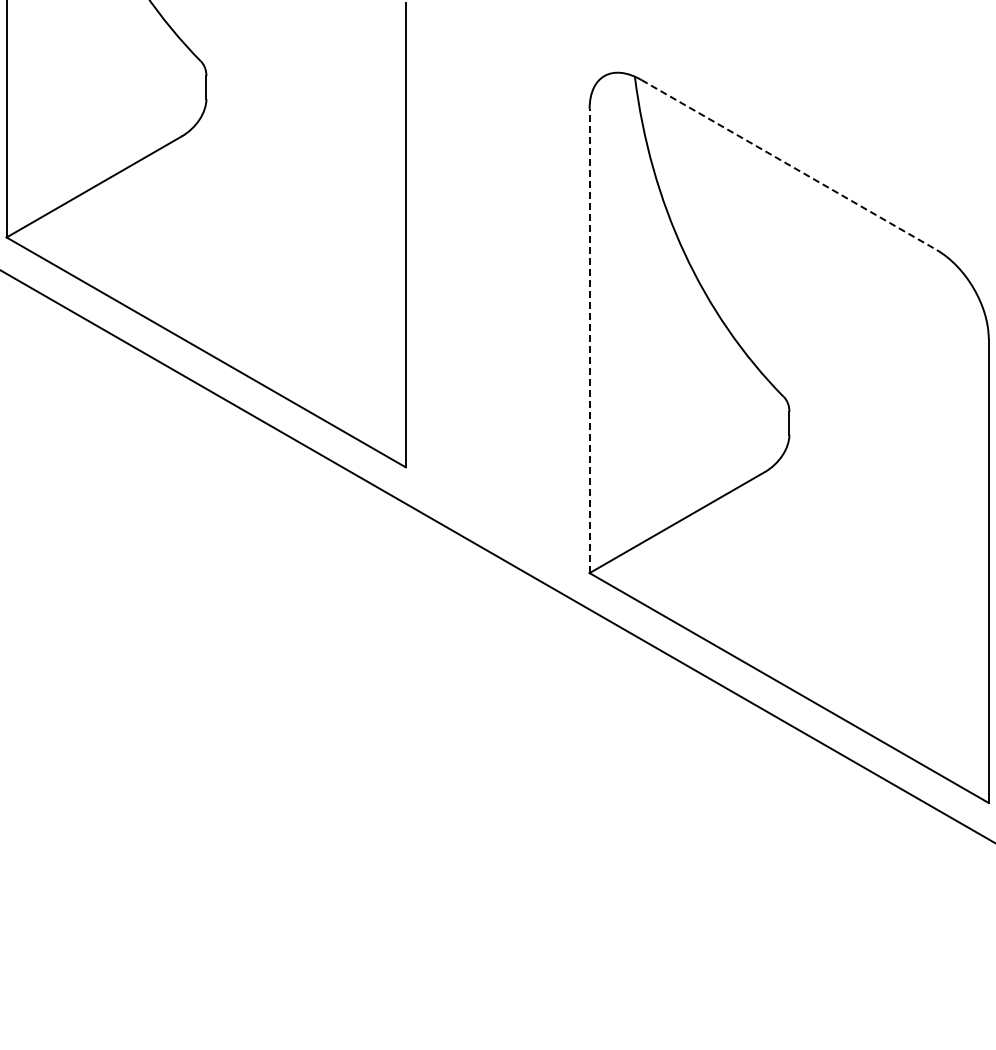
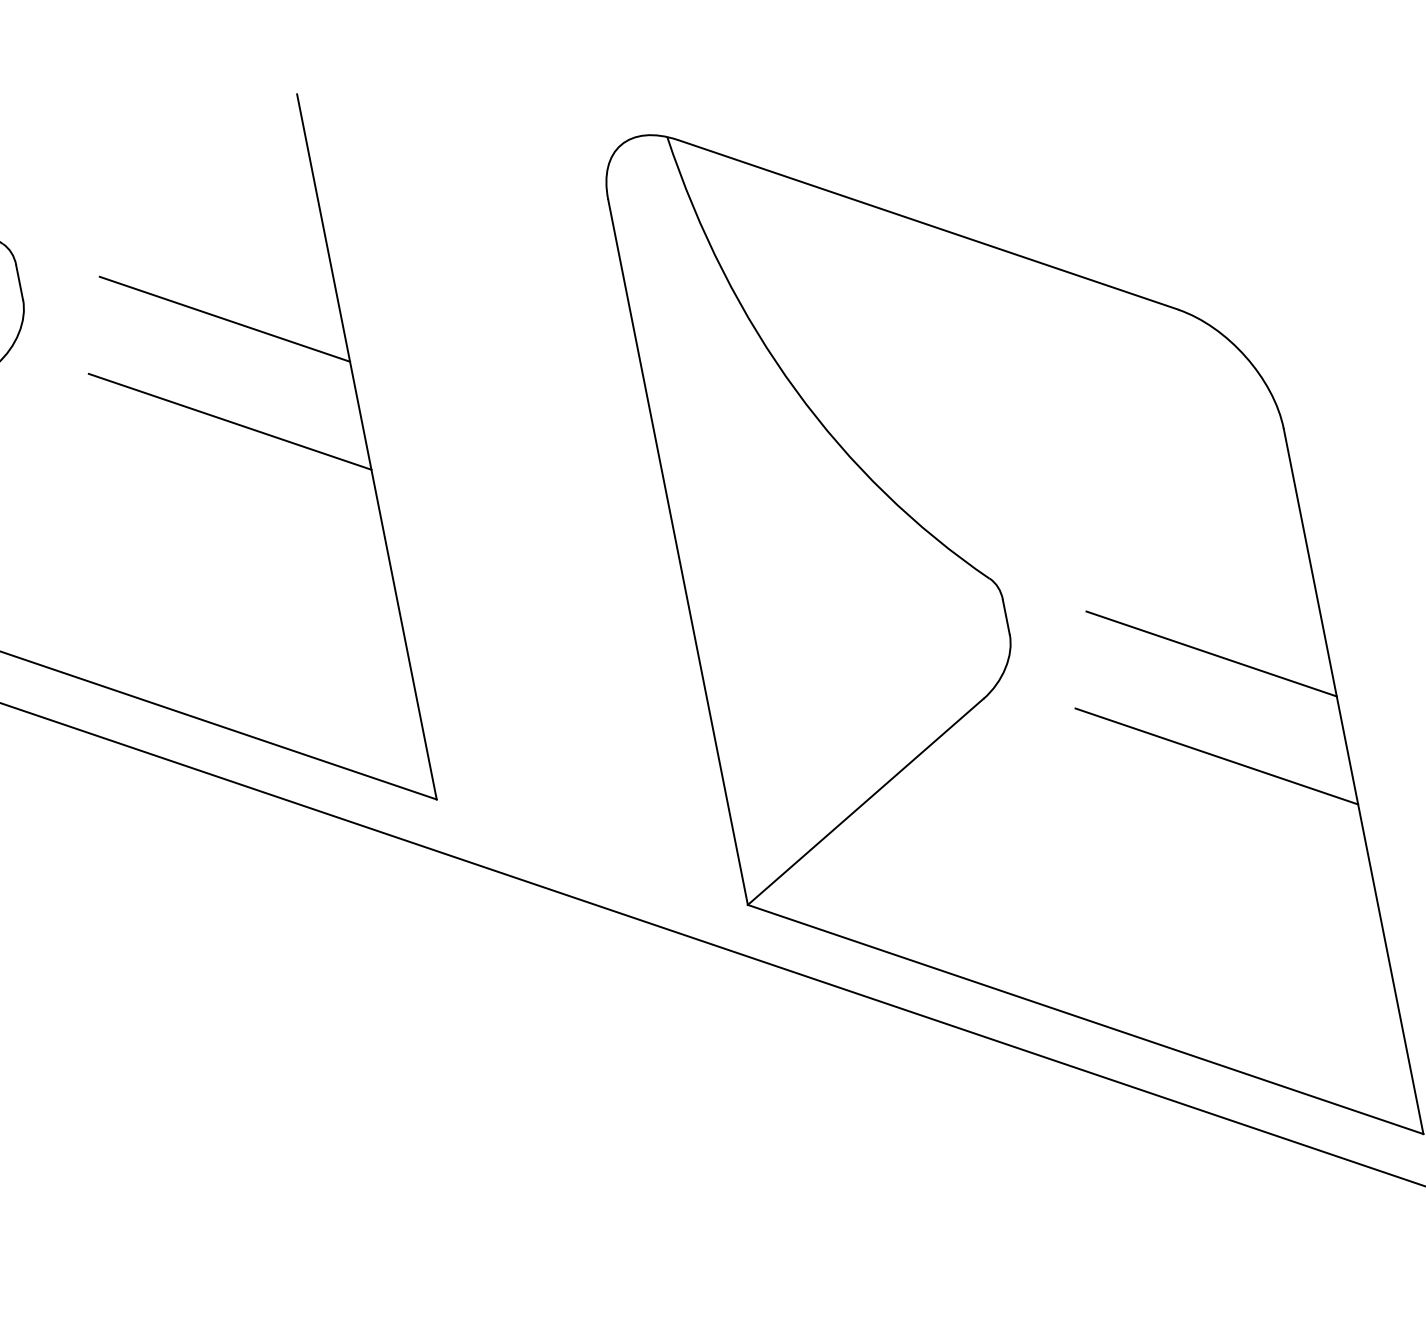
line: (331, 136) -> (224, 319), added
line: (789, 165) -> (928, 225), dashed -> solid
line: (321, 202) -> (229, 422), added
line: (589, 340) -> (677, 551), dashed -> solid
line: (914, 471) -> (1210, 652), added
line: (904, 537) -> (1215, 756), added

